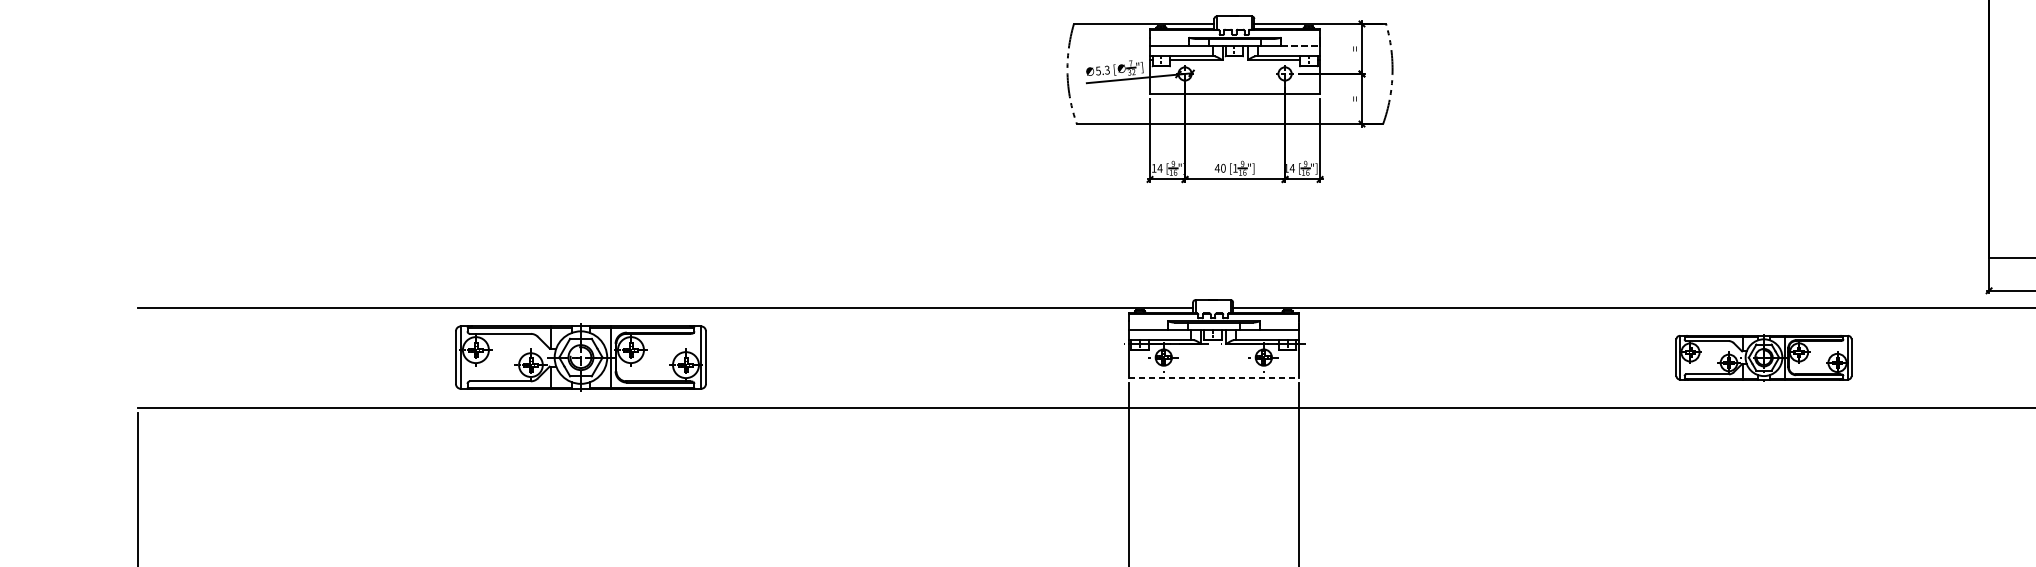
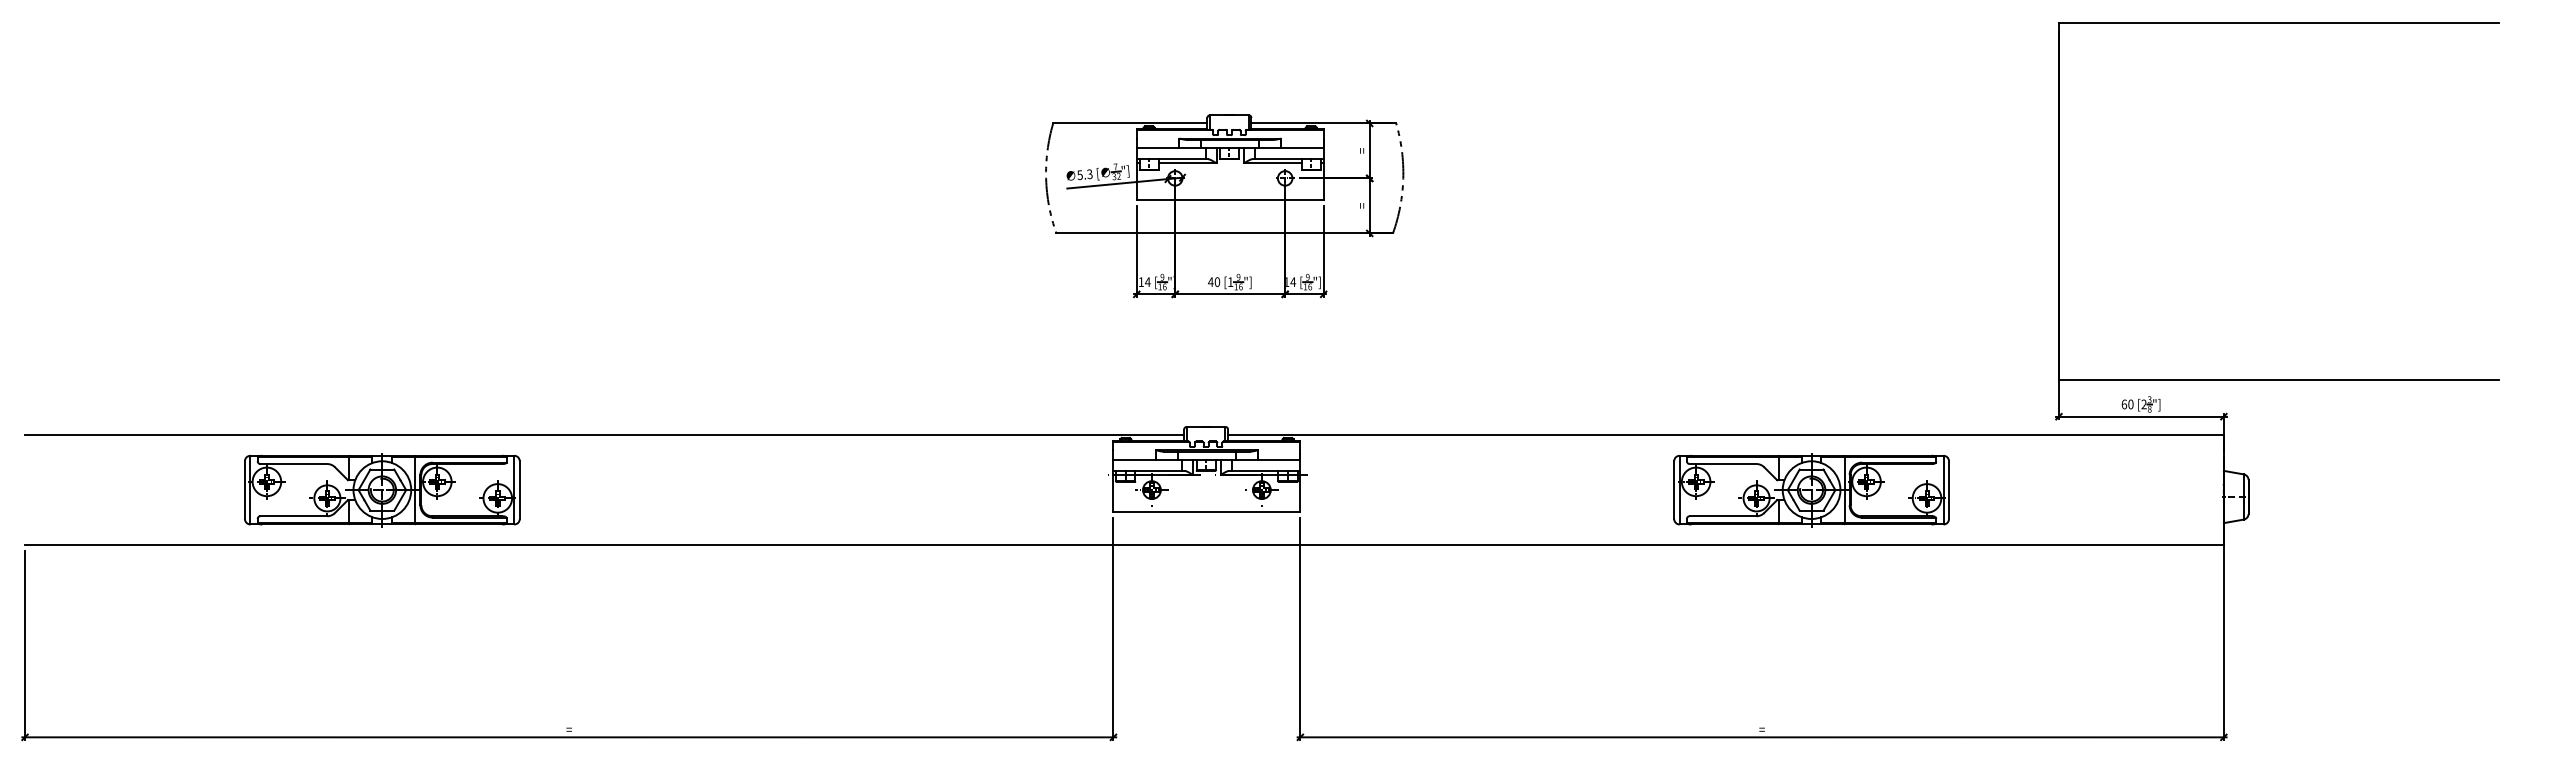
line: (1300, 46) -> (1302, 148), dashed -> solid
part: (581, 357) -> (382, 490), moved
part: (1763, 357) -> (1811, 490), size x1.43
line: (1214, 377) -> (1207, 512), dashed -> solid

